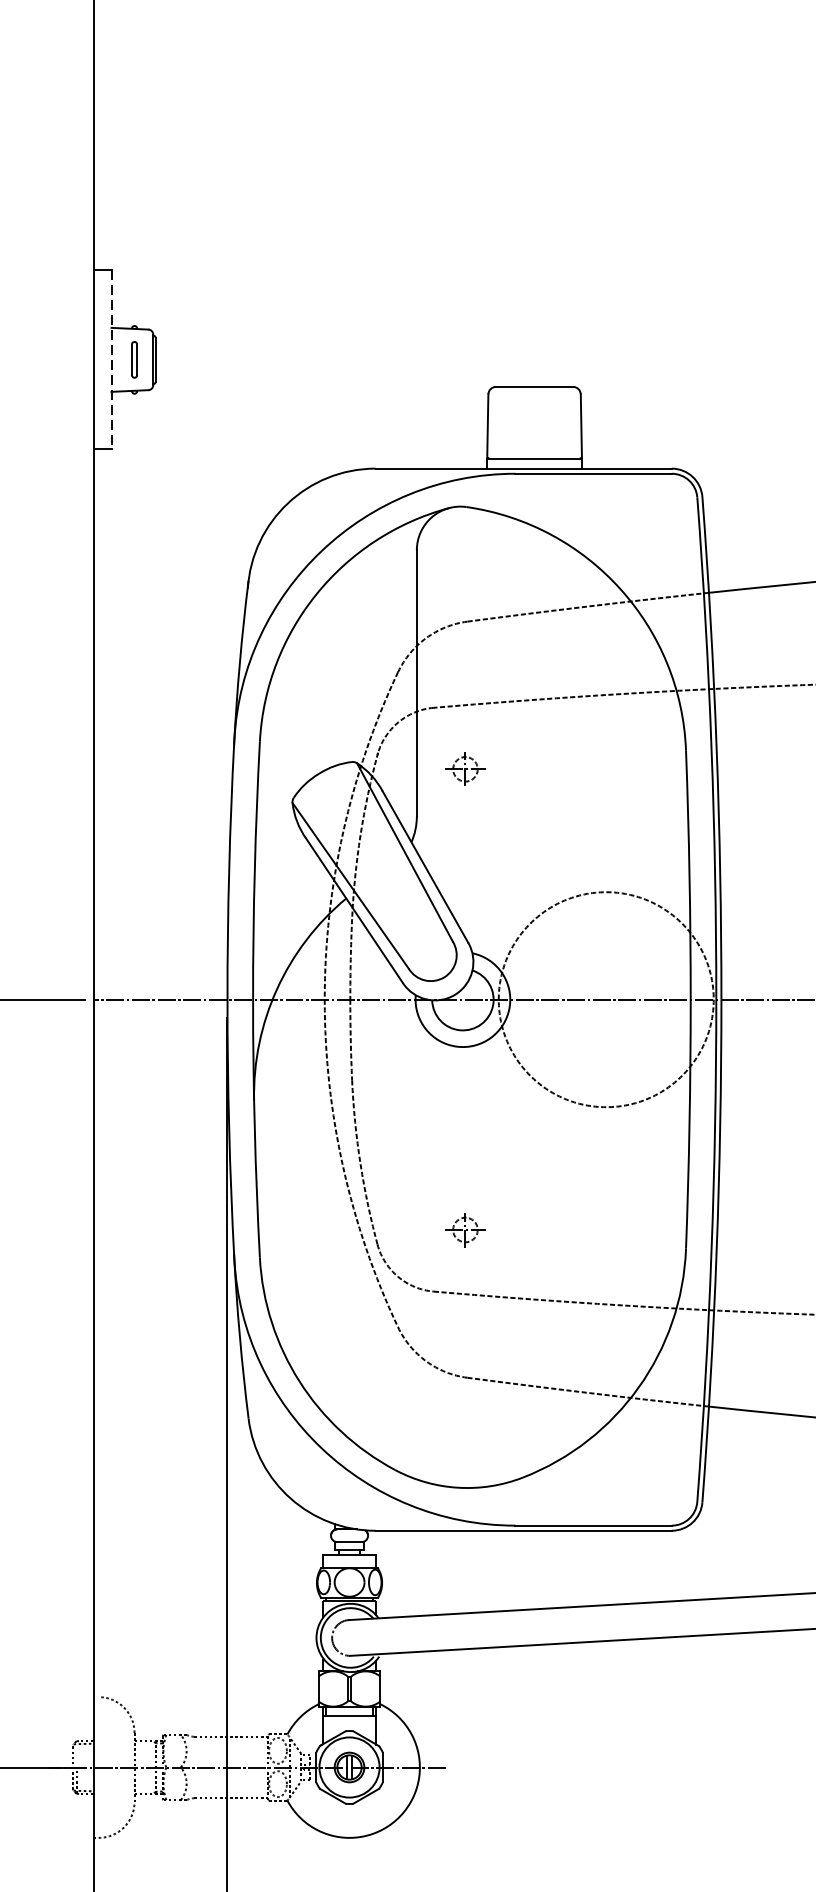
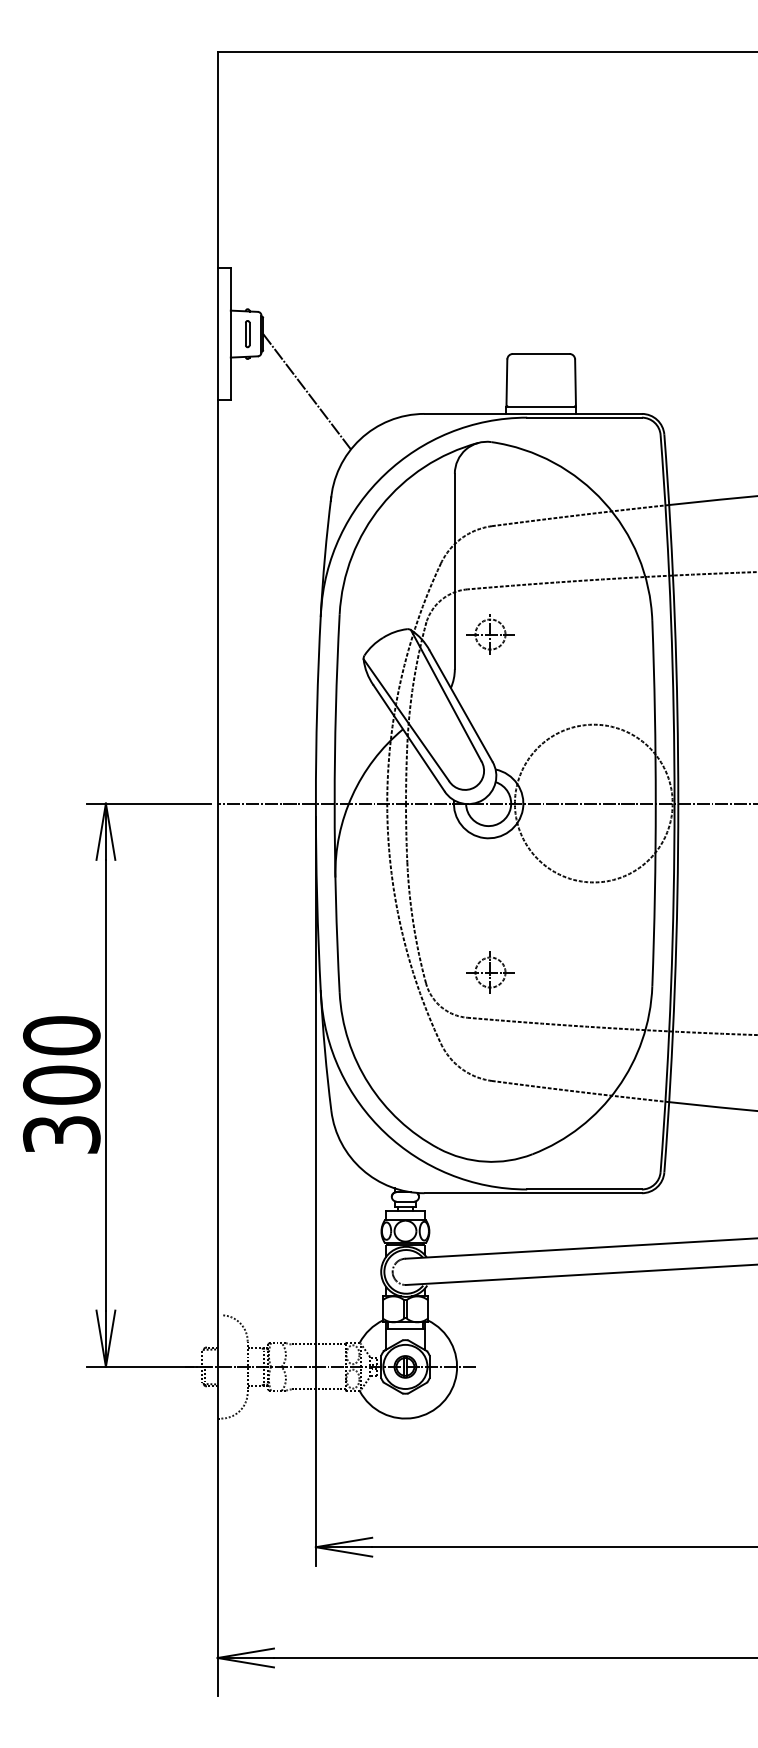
line: (111, 360) -> (230, 334), dashed -> solid
line: (214, 438) -> (306, 391), added
part: (465, 769) -> (490, 634), size x1.67
part: (465, 1229) -> (490, 972), size x1.67

